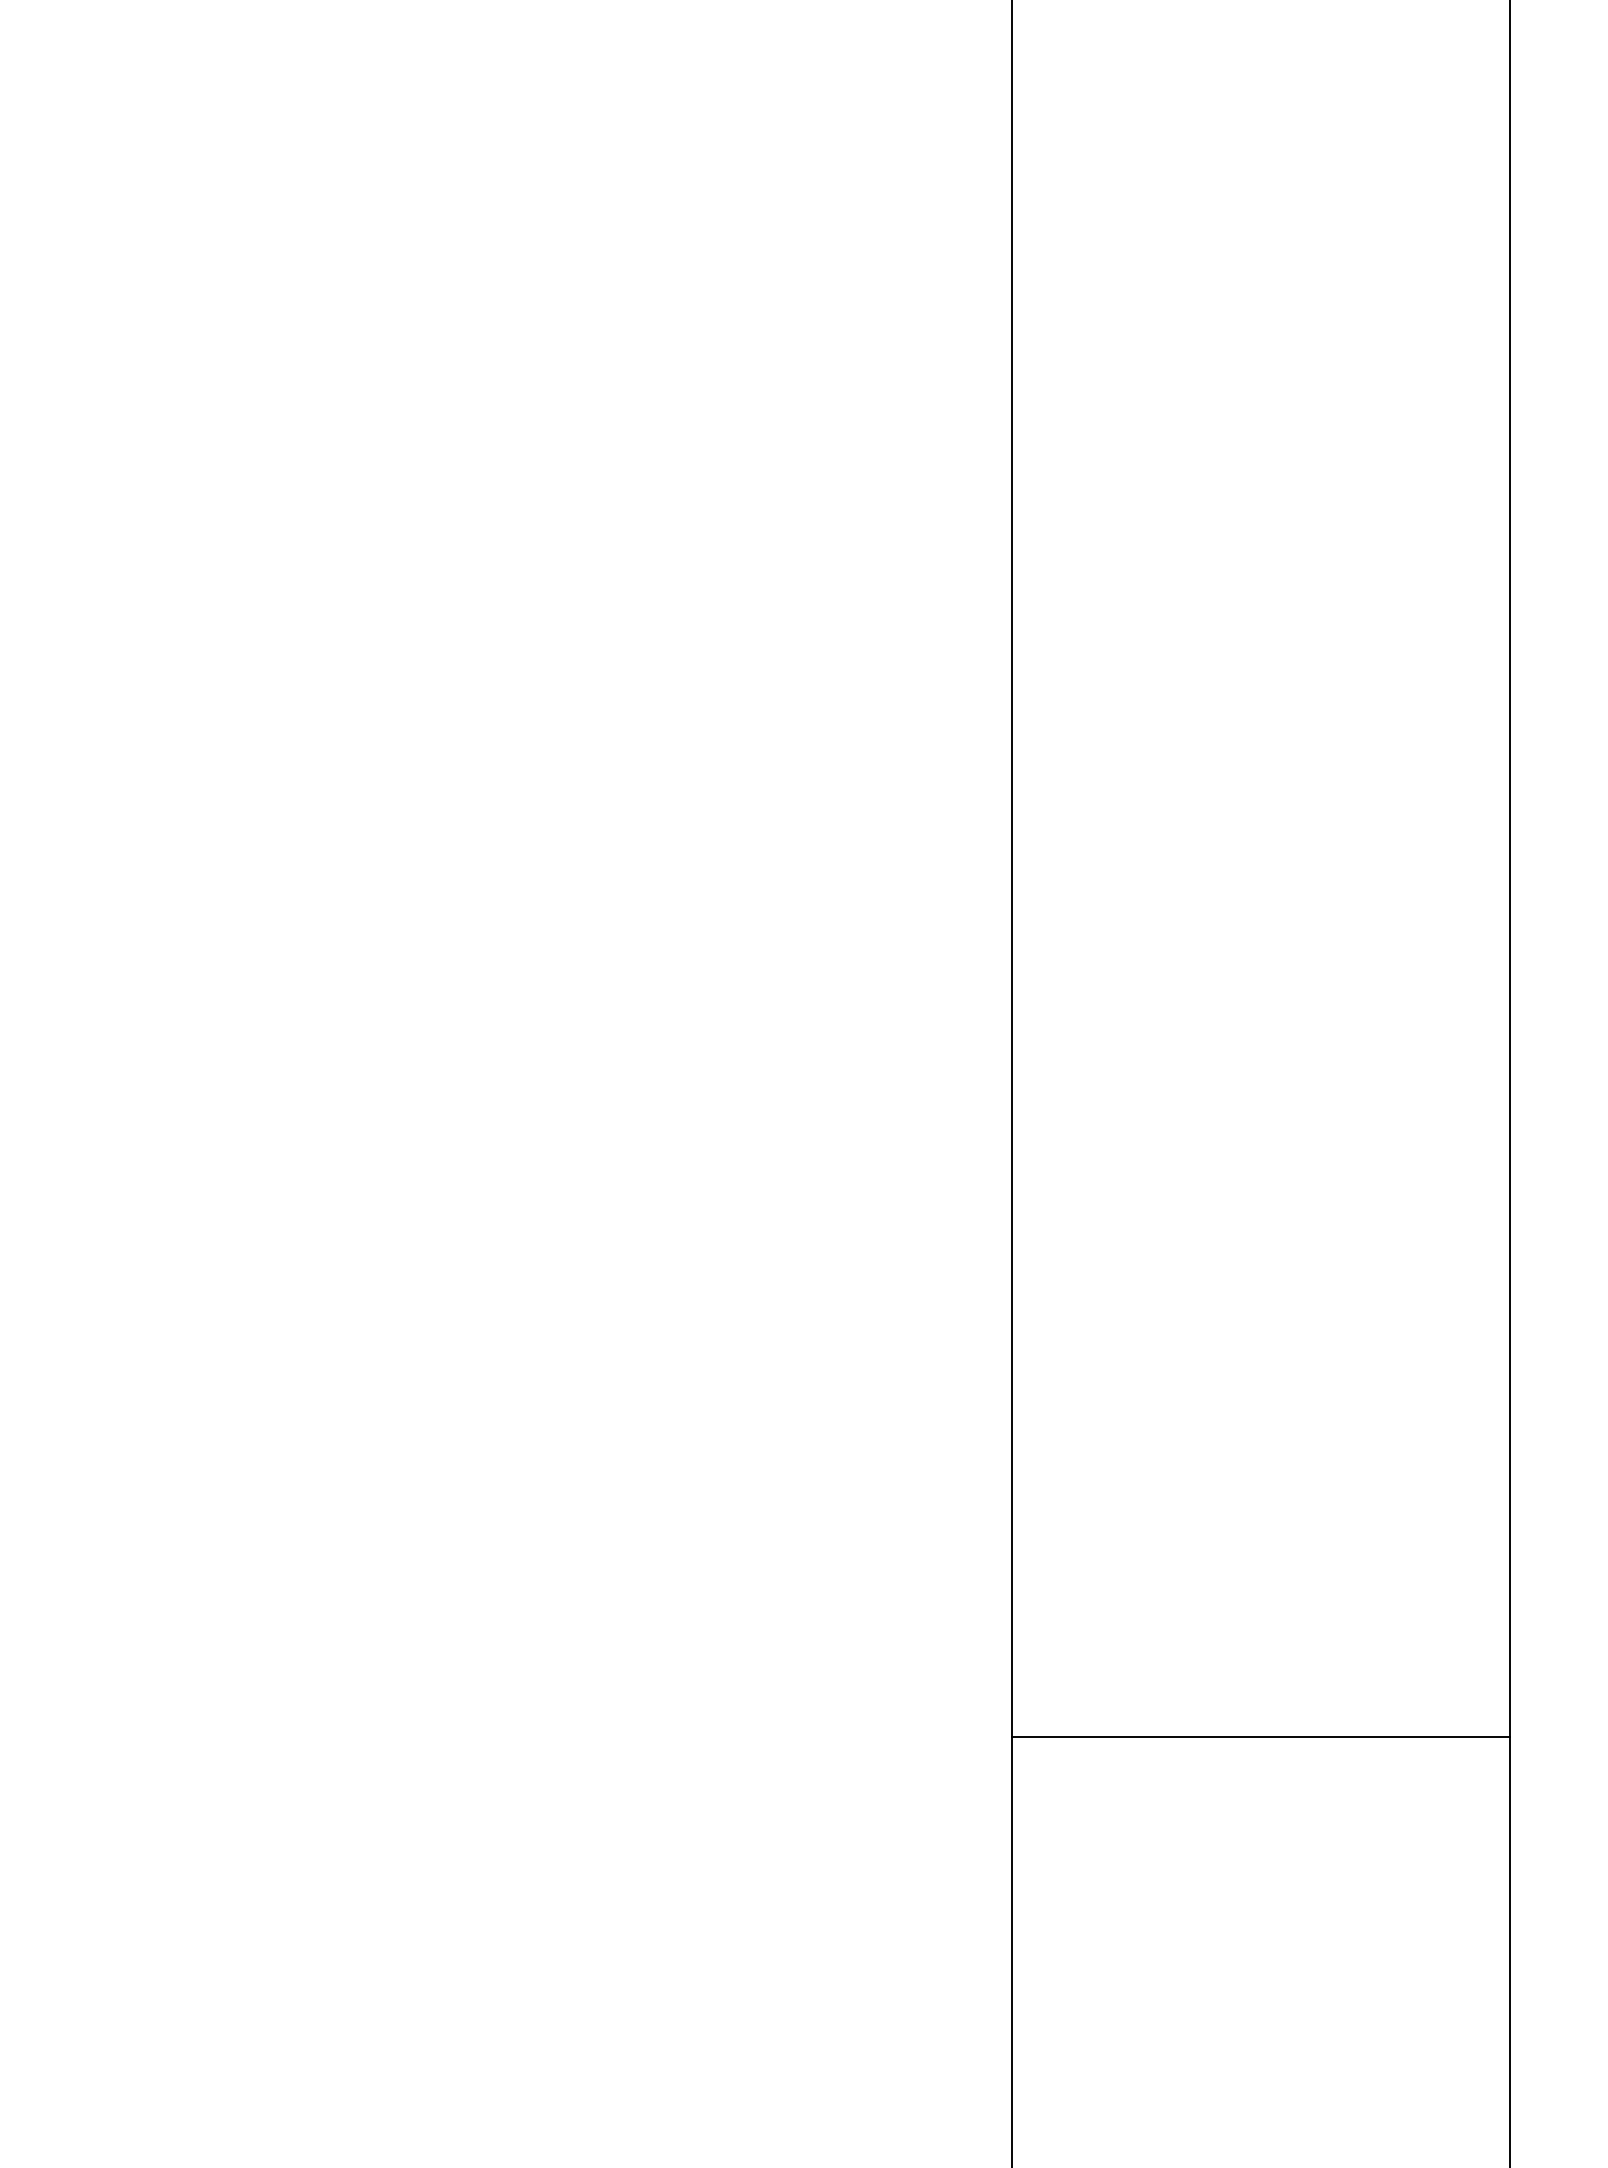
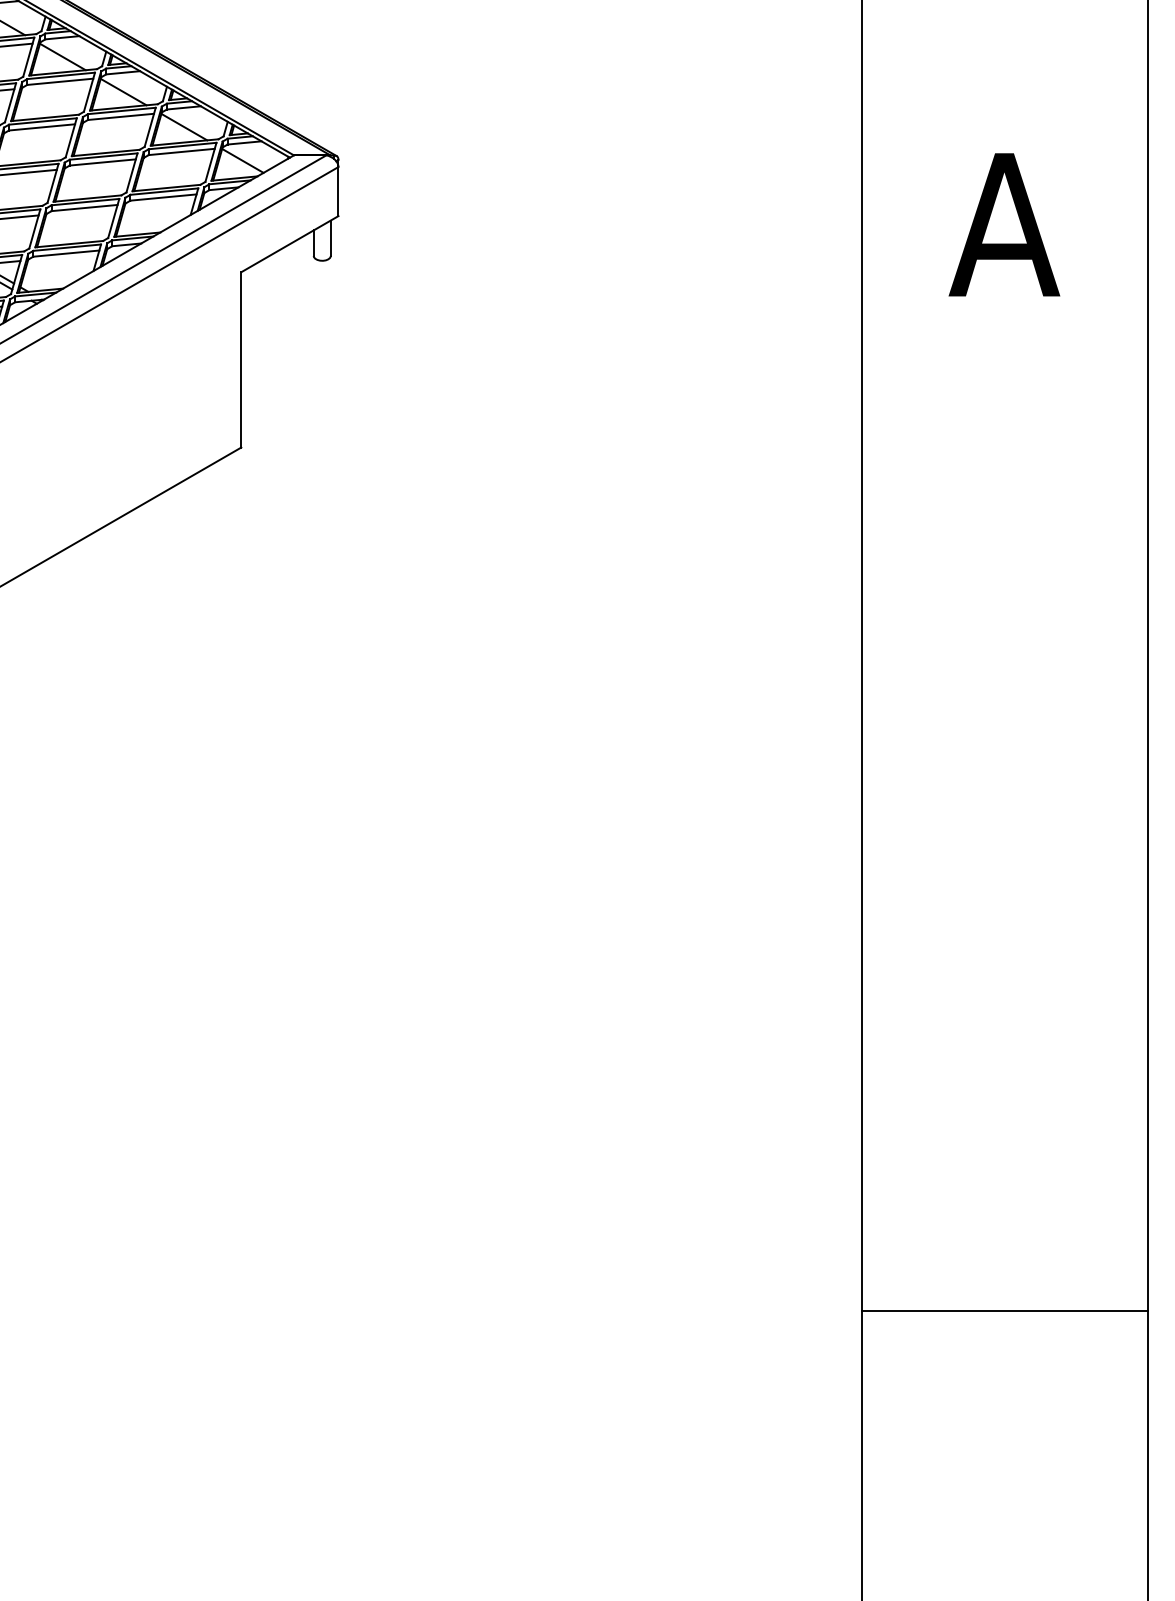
line: (1261, 1737) -> (1005, 1311), moved

